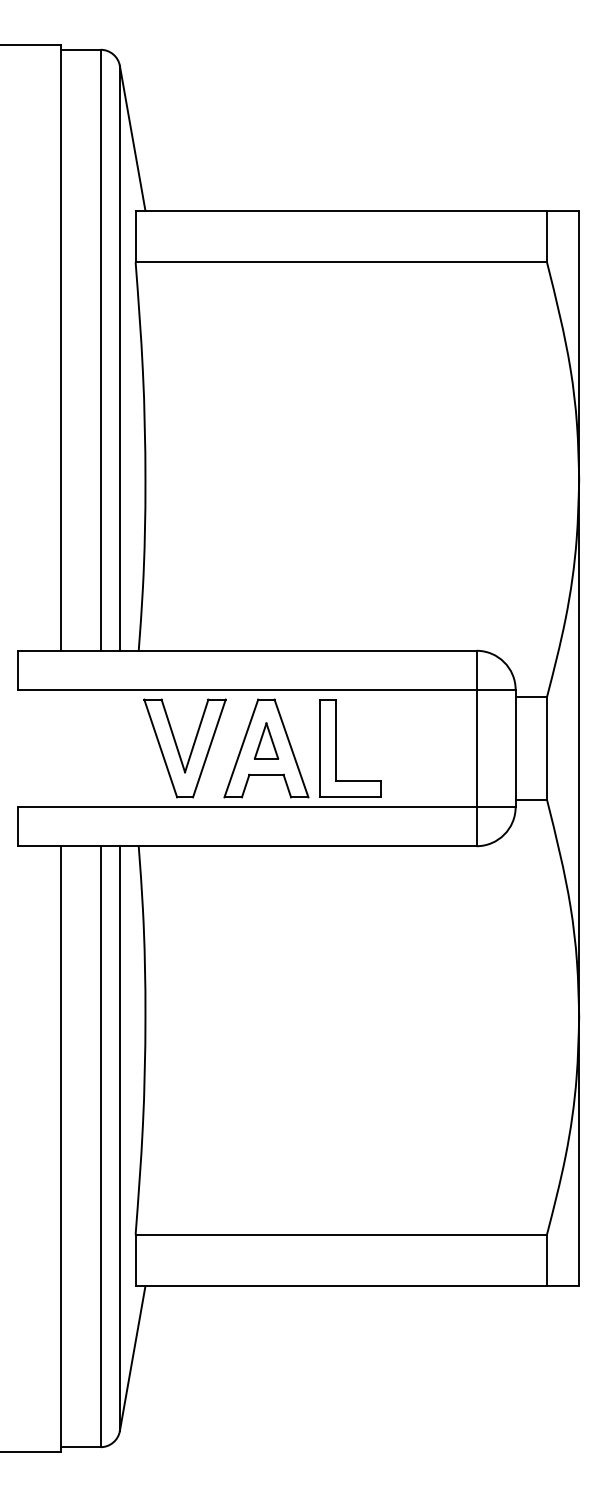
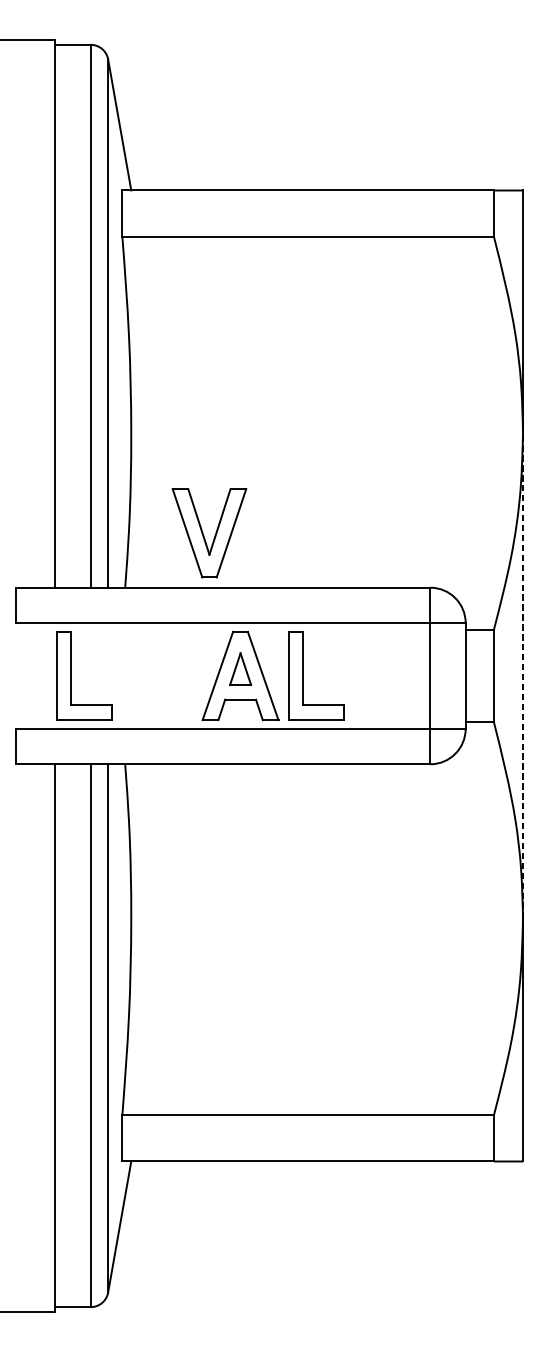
part: (79, 748) -> (71, 676), added
part: (184, 748) -> (208, 533), moved
line: (579, 748) -> (523, 676), solid -> dashed

